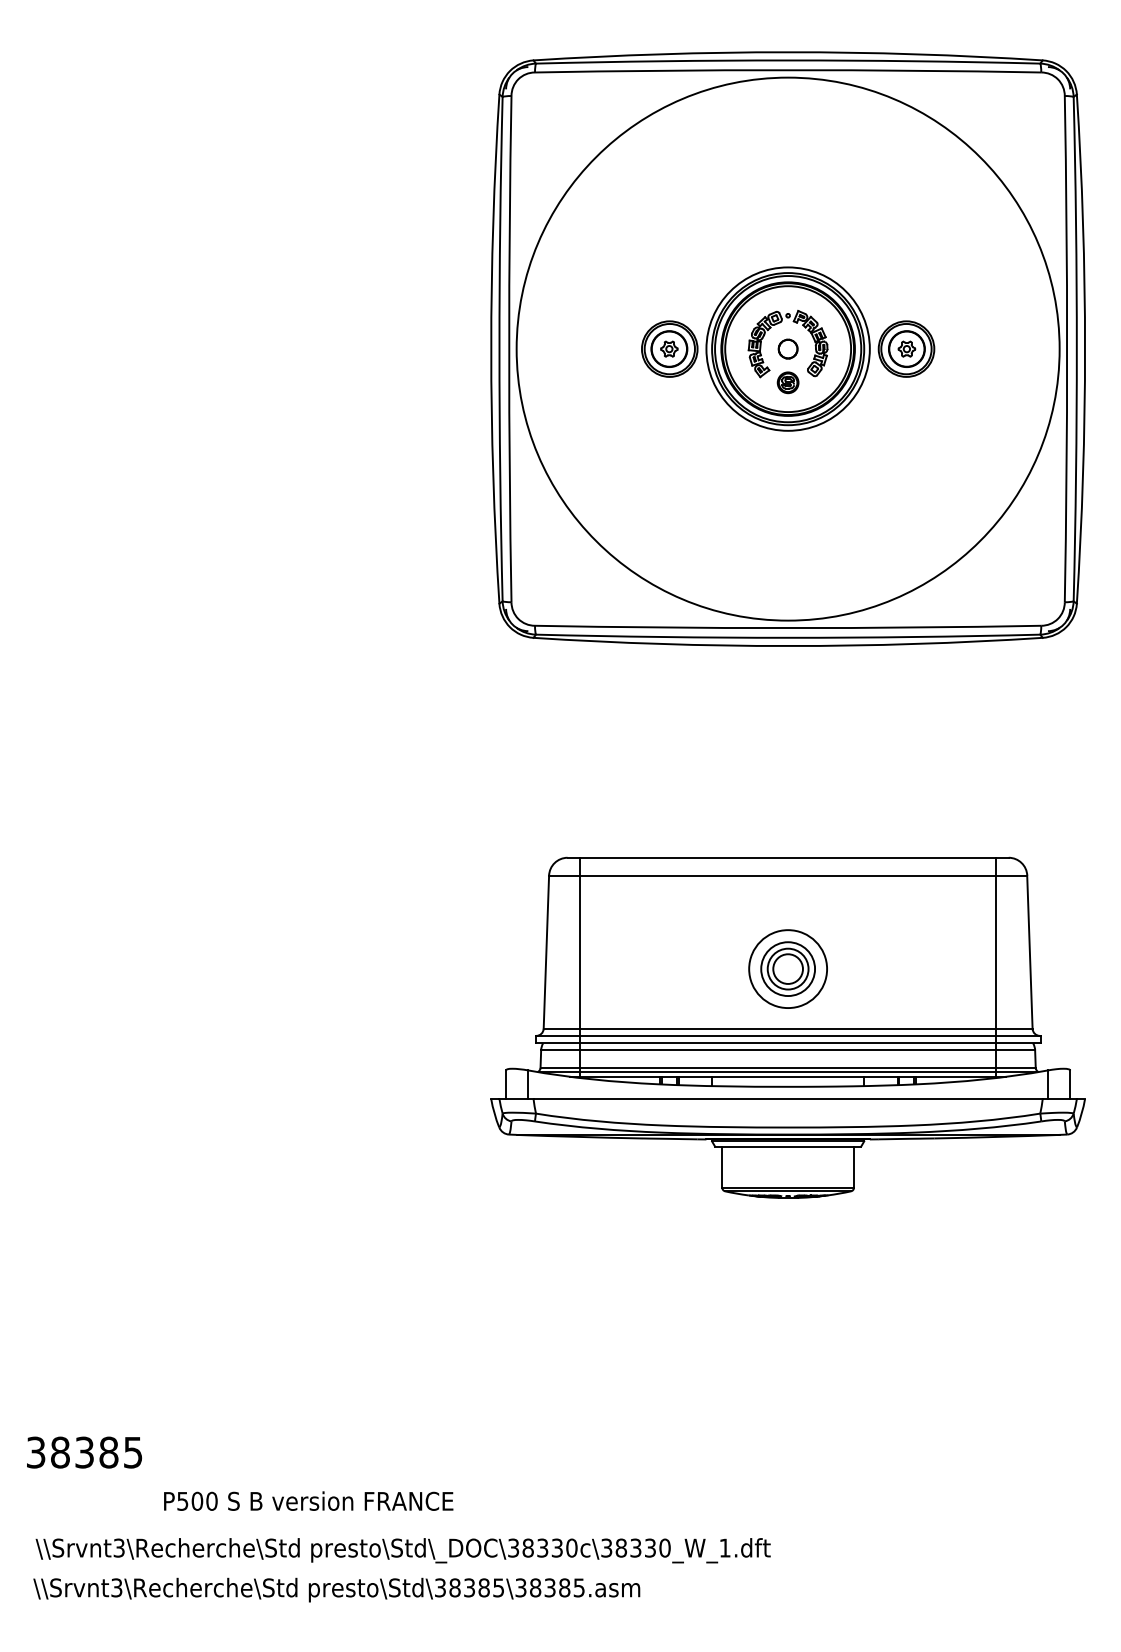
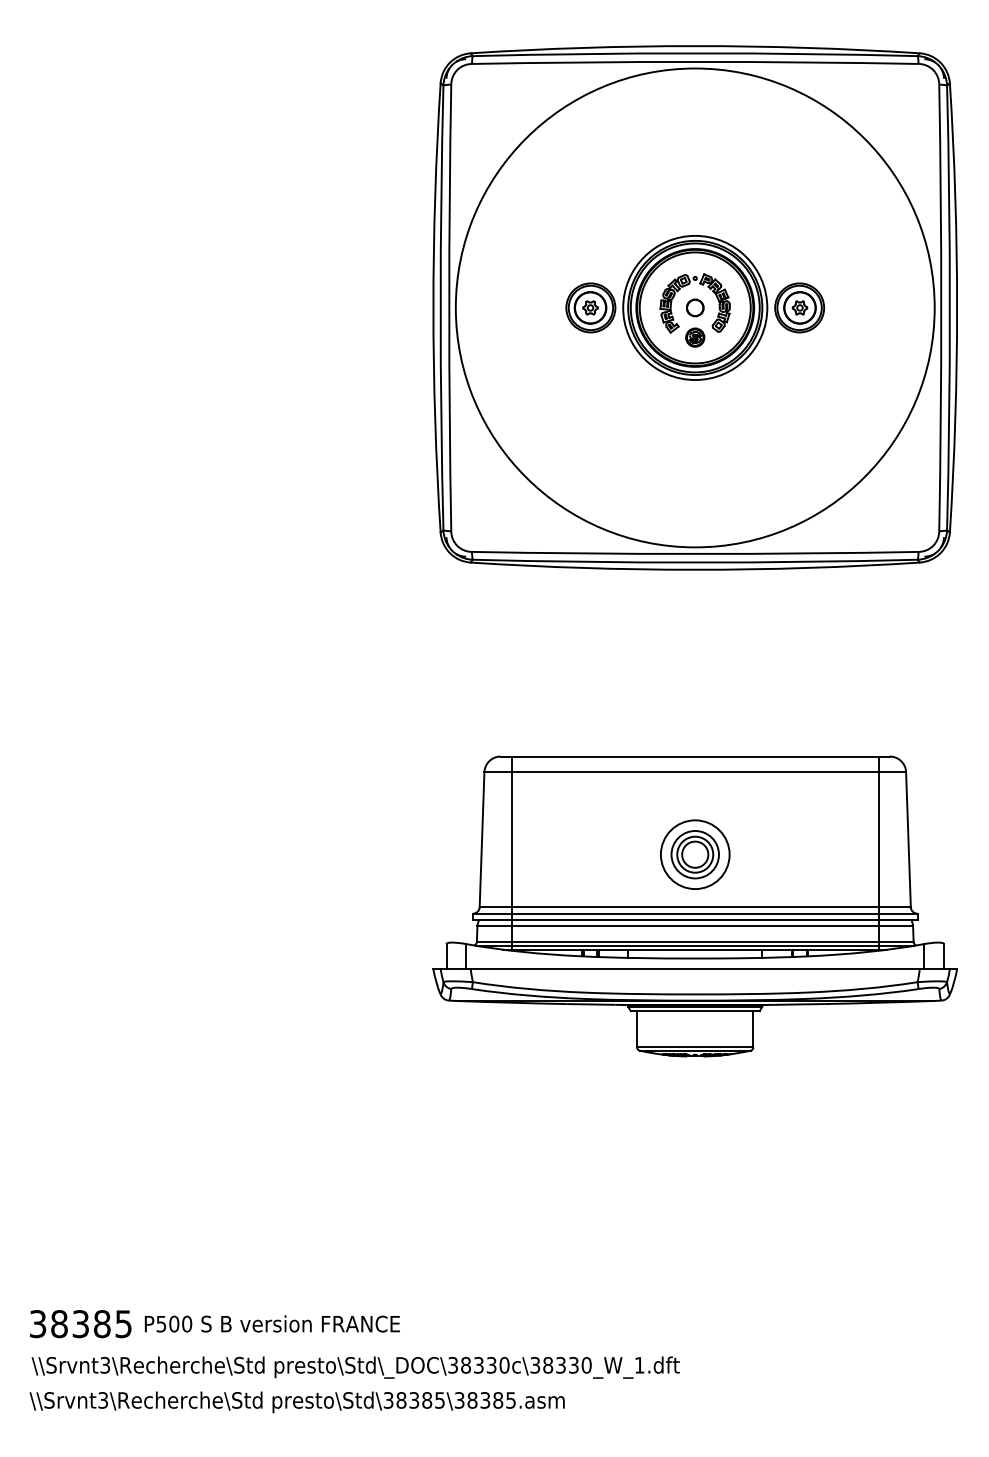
text: (84, 1453) -> (80, 1324), moved

